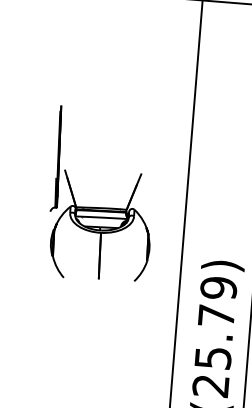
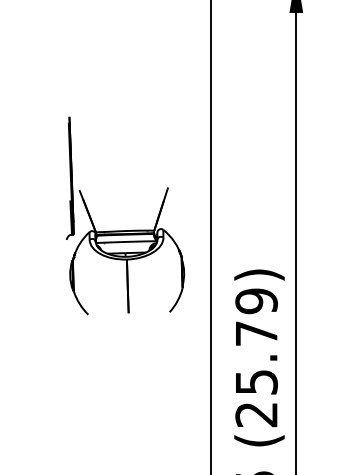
part: (101, 207) -> (125, 230), moved

